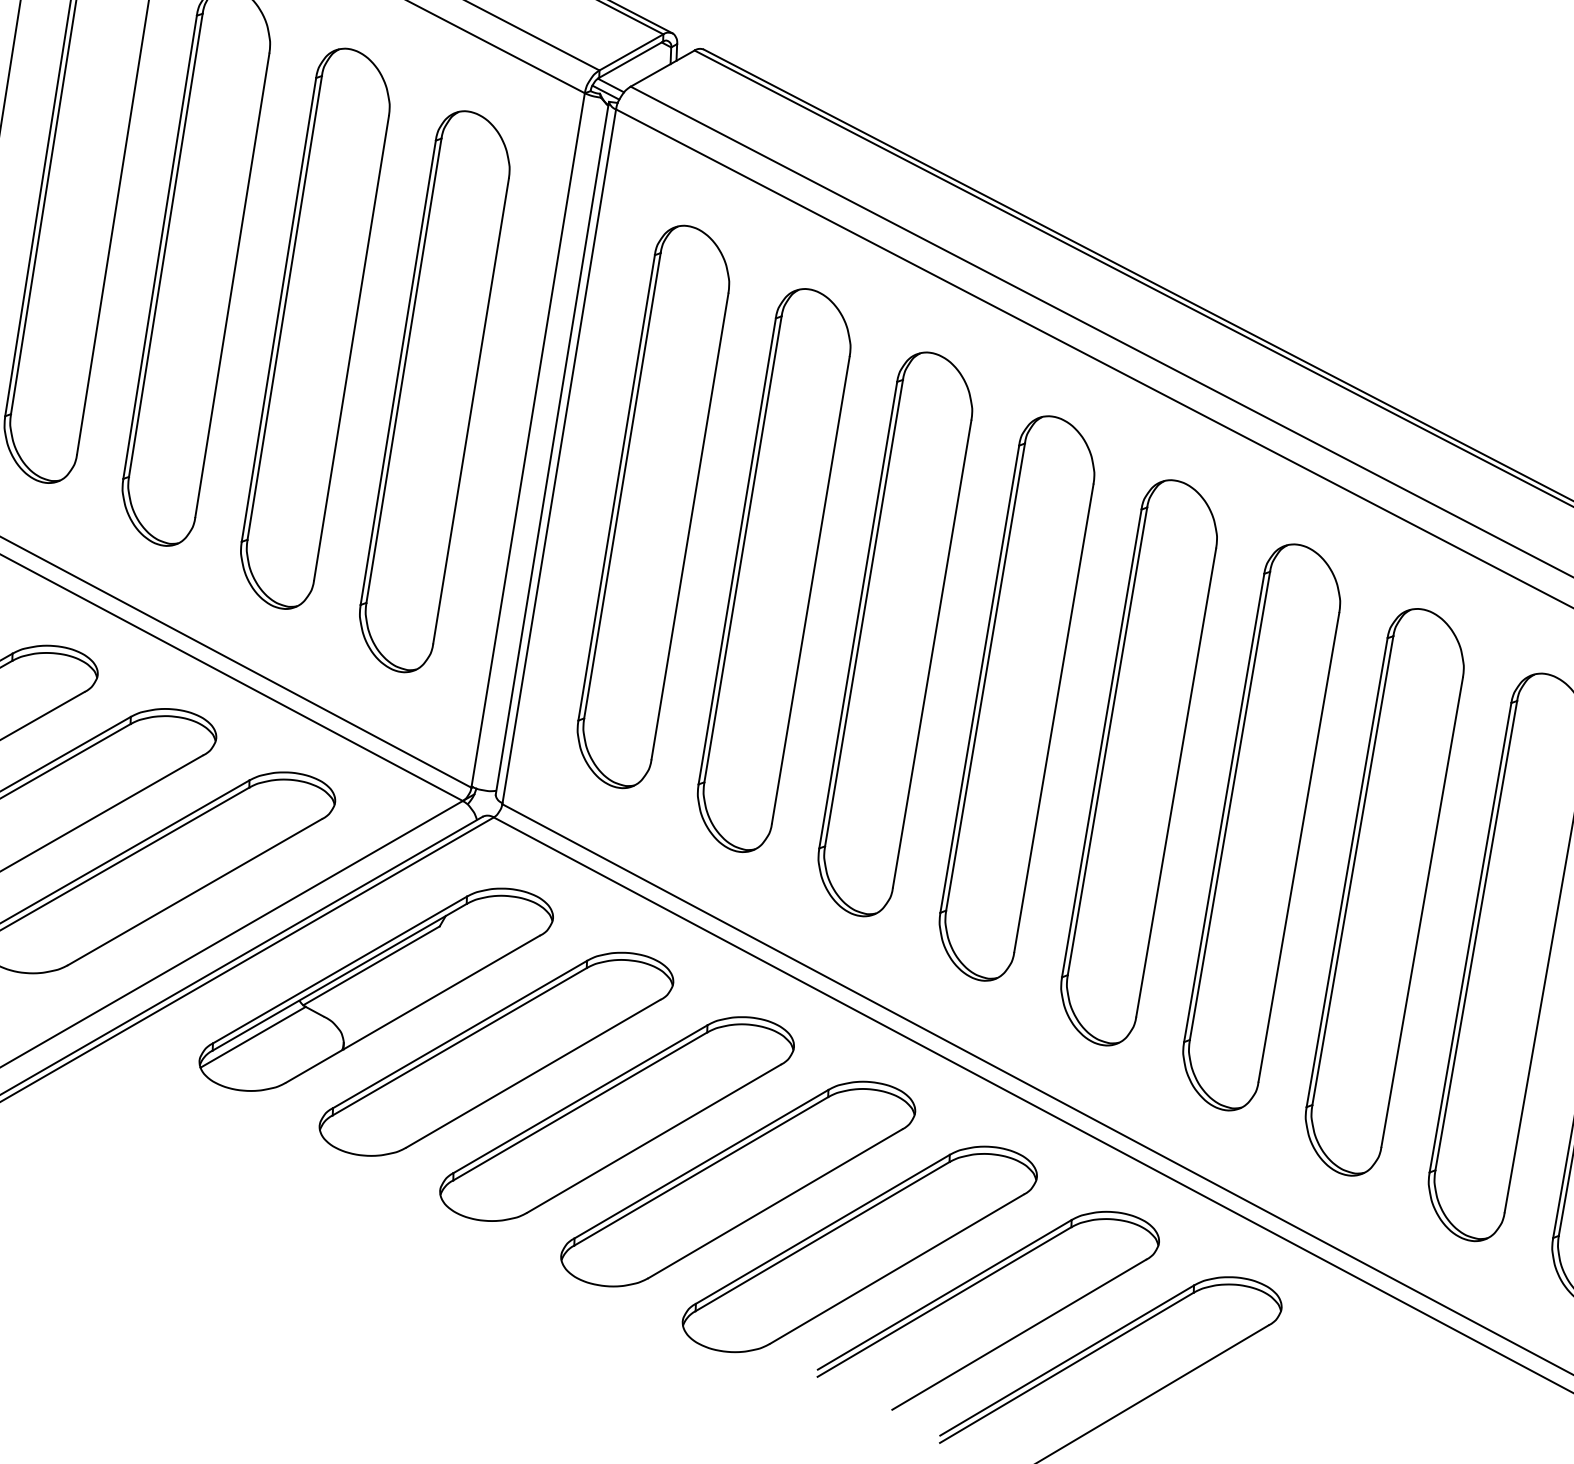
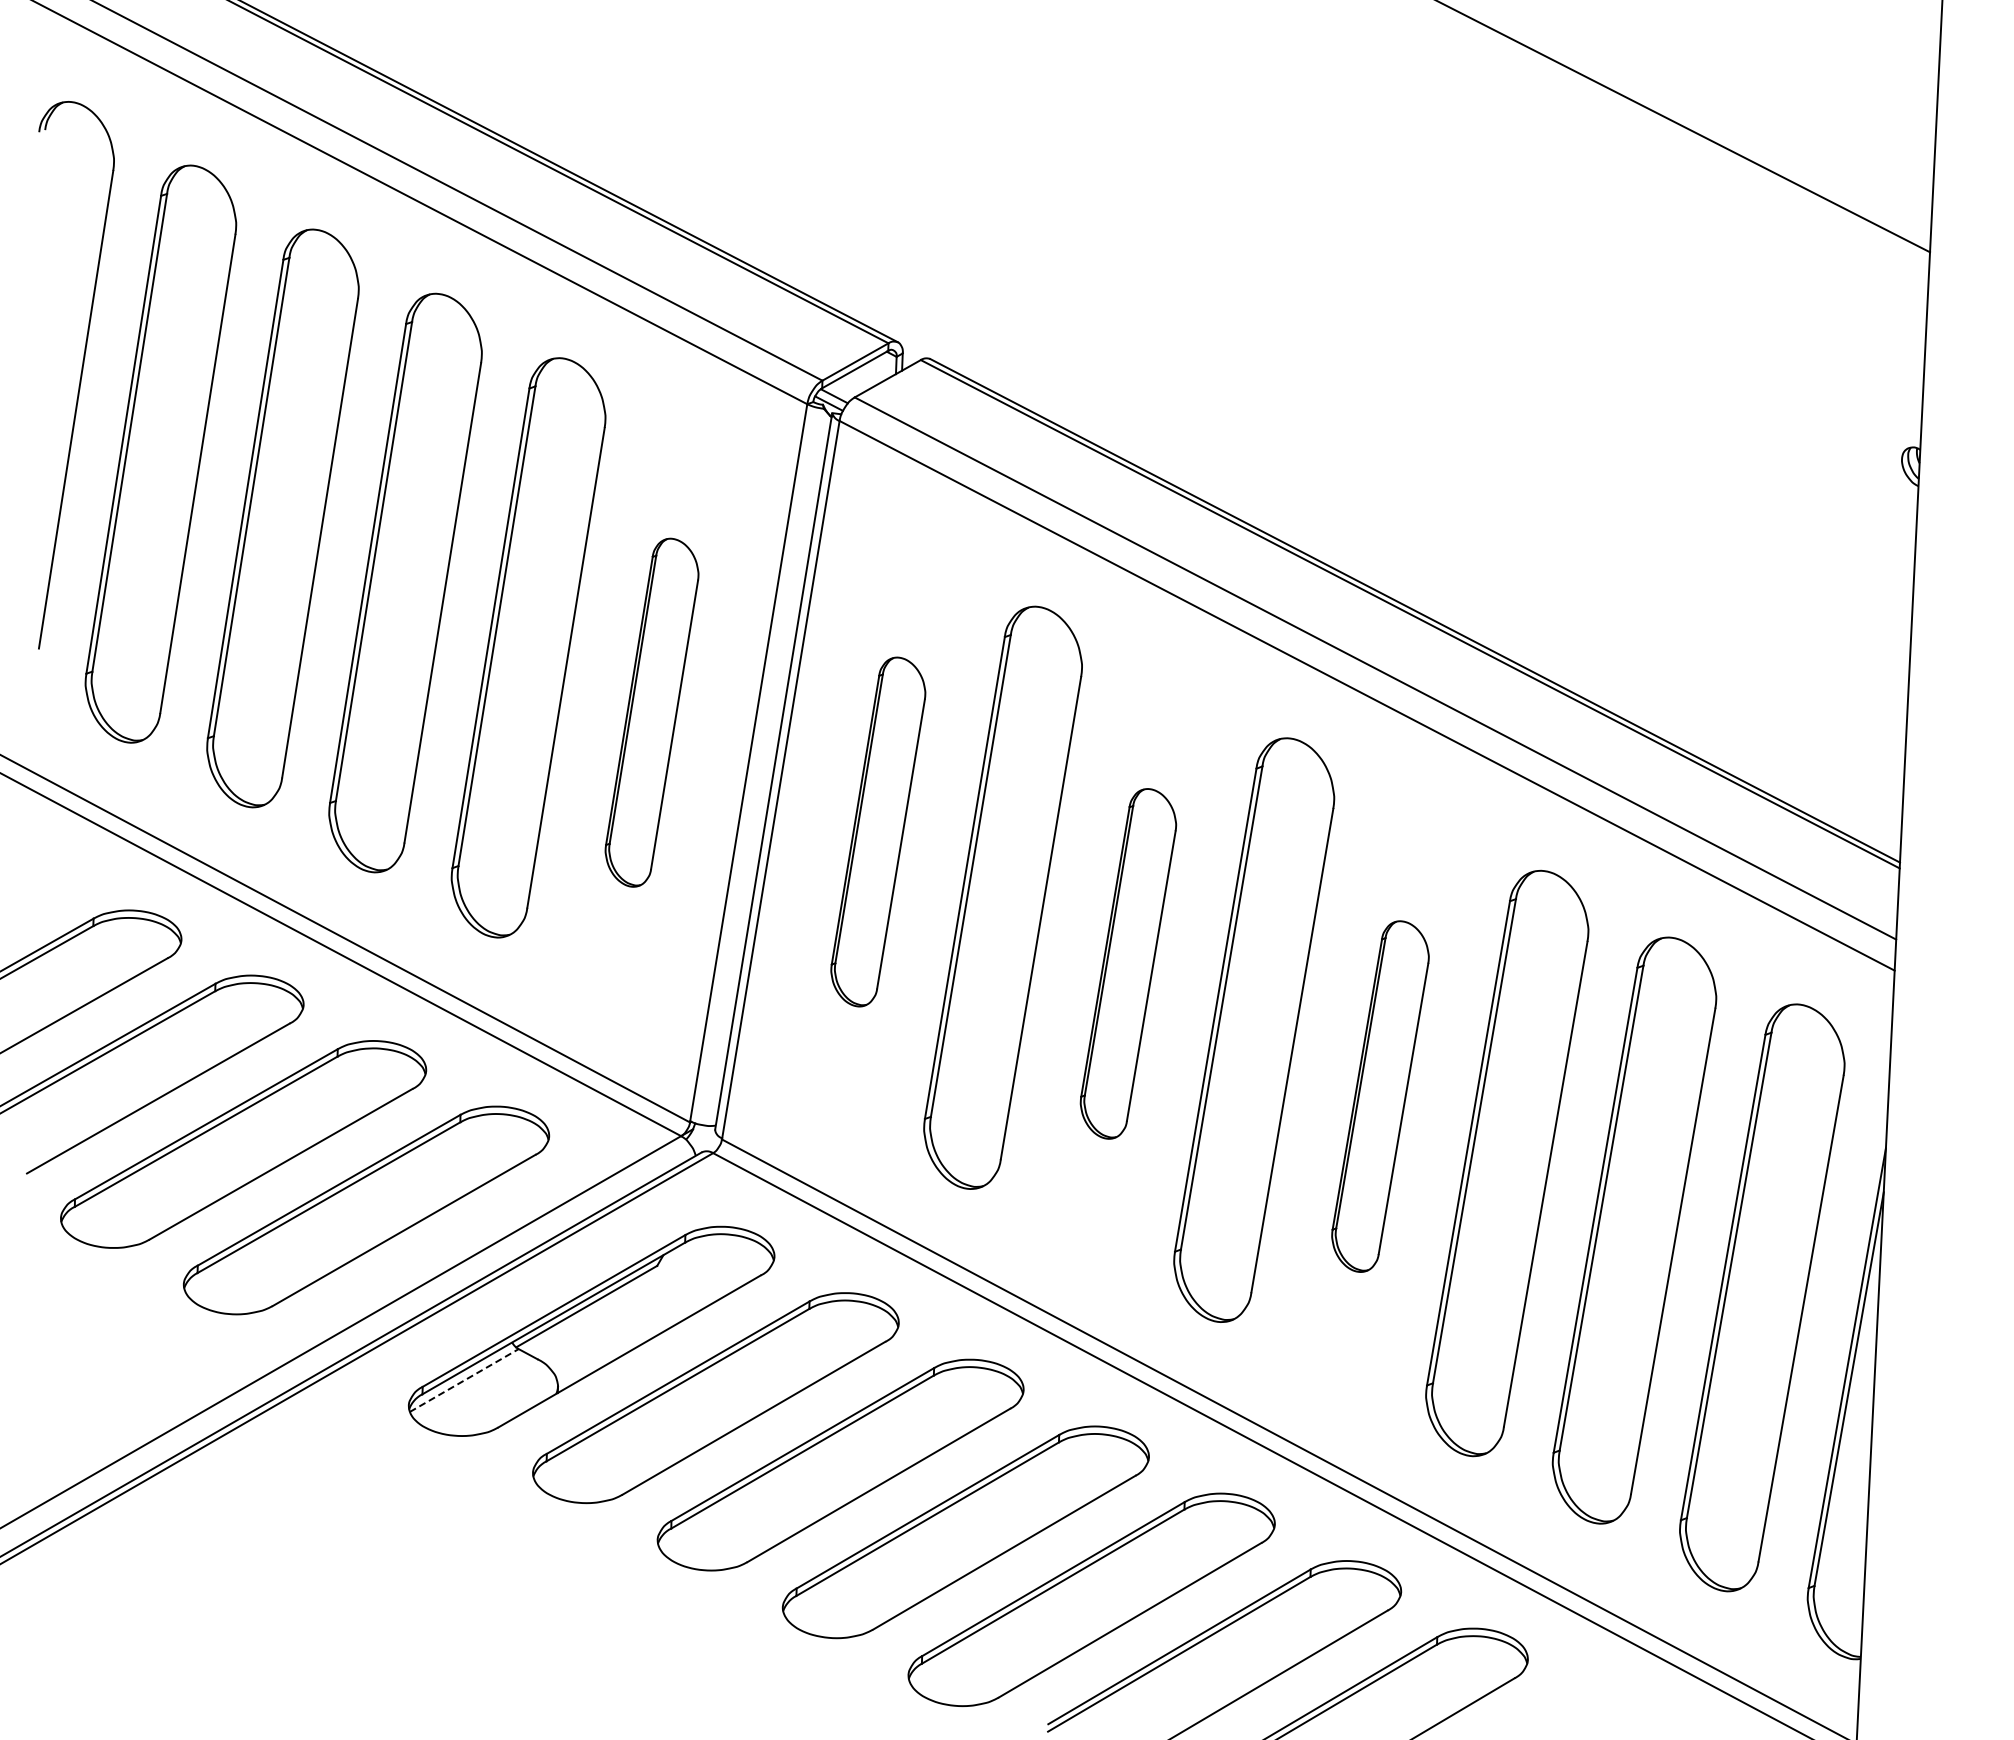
part: (434, 391) -> (651, 712), size x0.6
part: (653, 506) -> (878, 831), size x0.6
part: (895, 634) -> (1128, 963), size x0.6
part: (1139, 762) -> (1380, 1096), size x0.6
line: (253, 1037) -> (464, 1380), solid -> dashed

